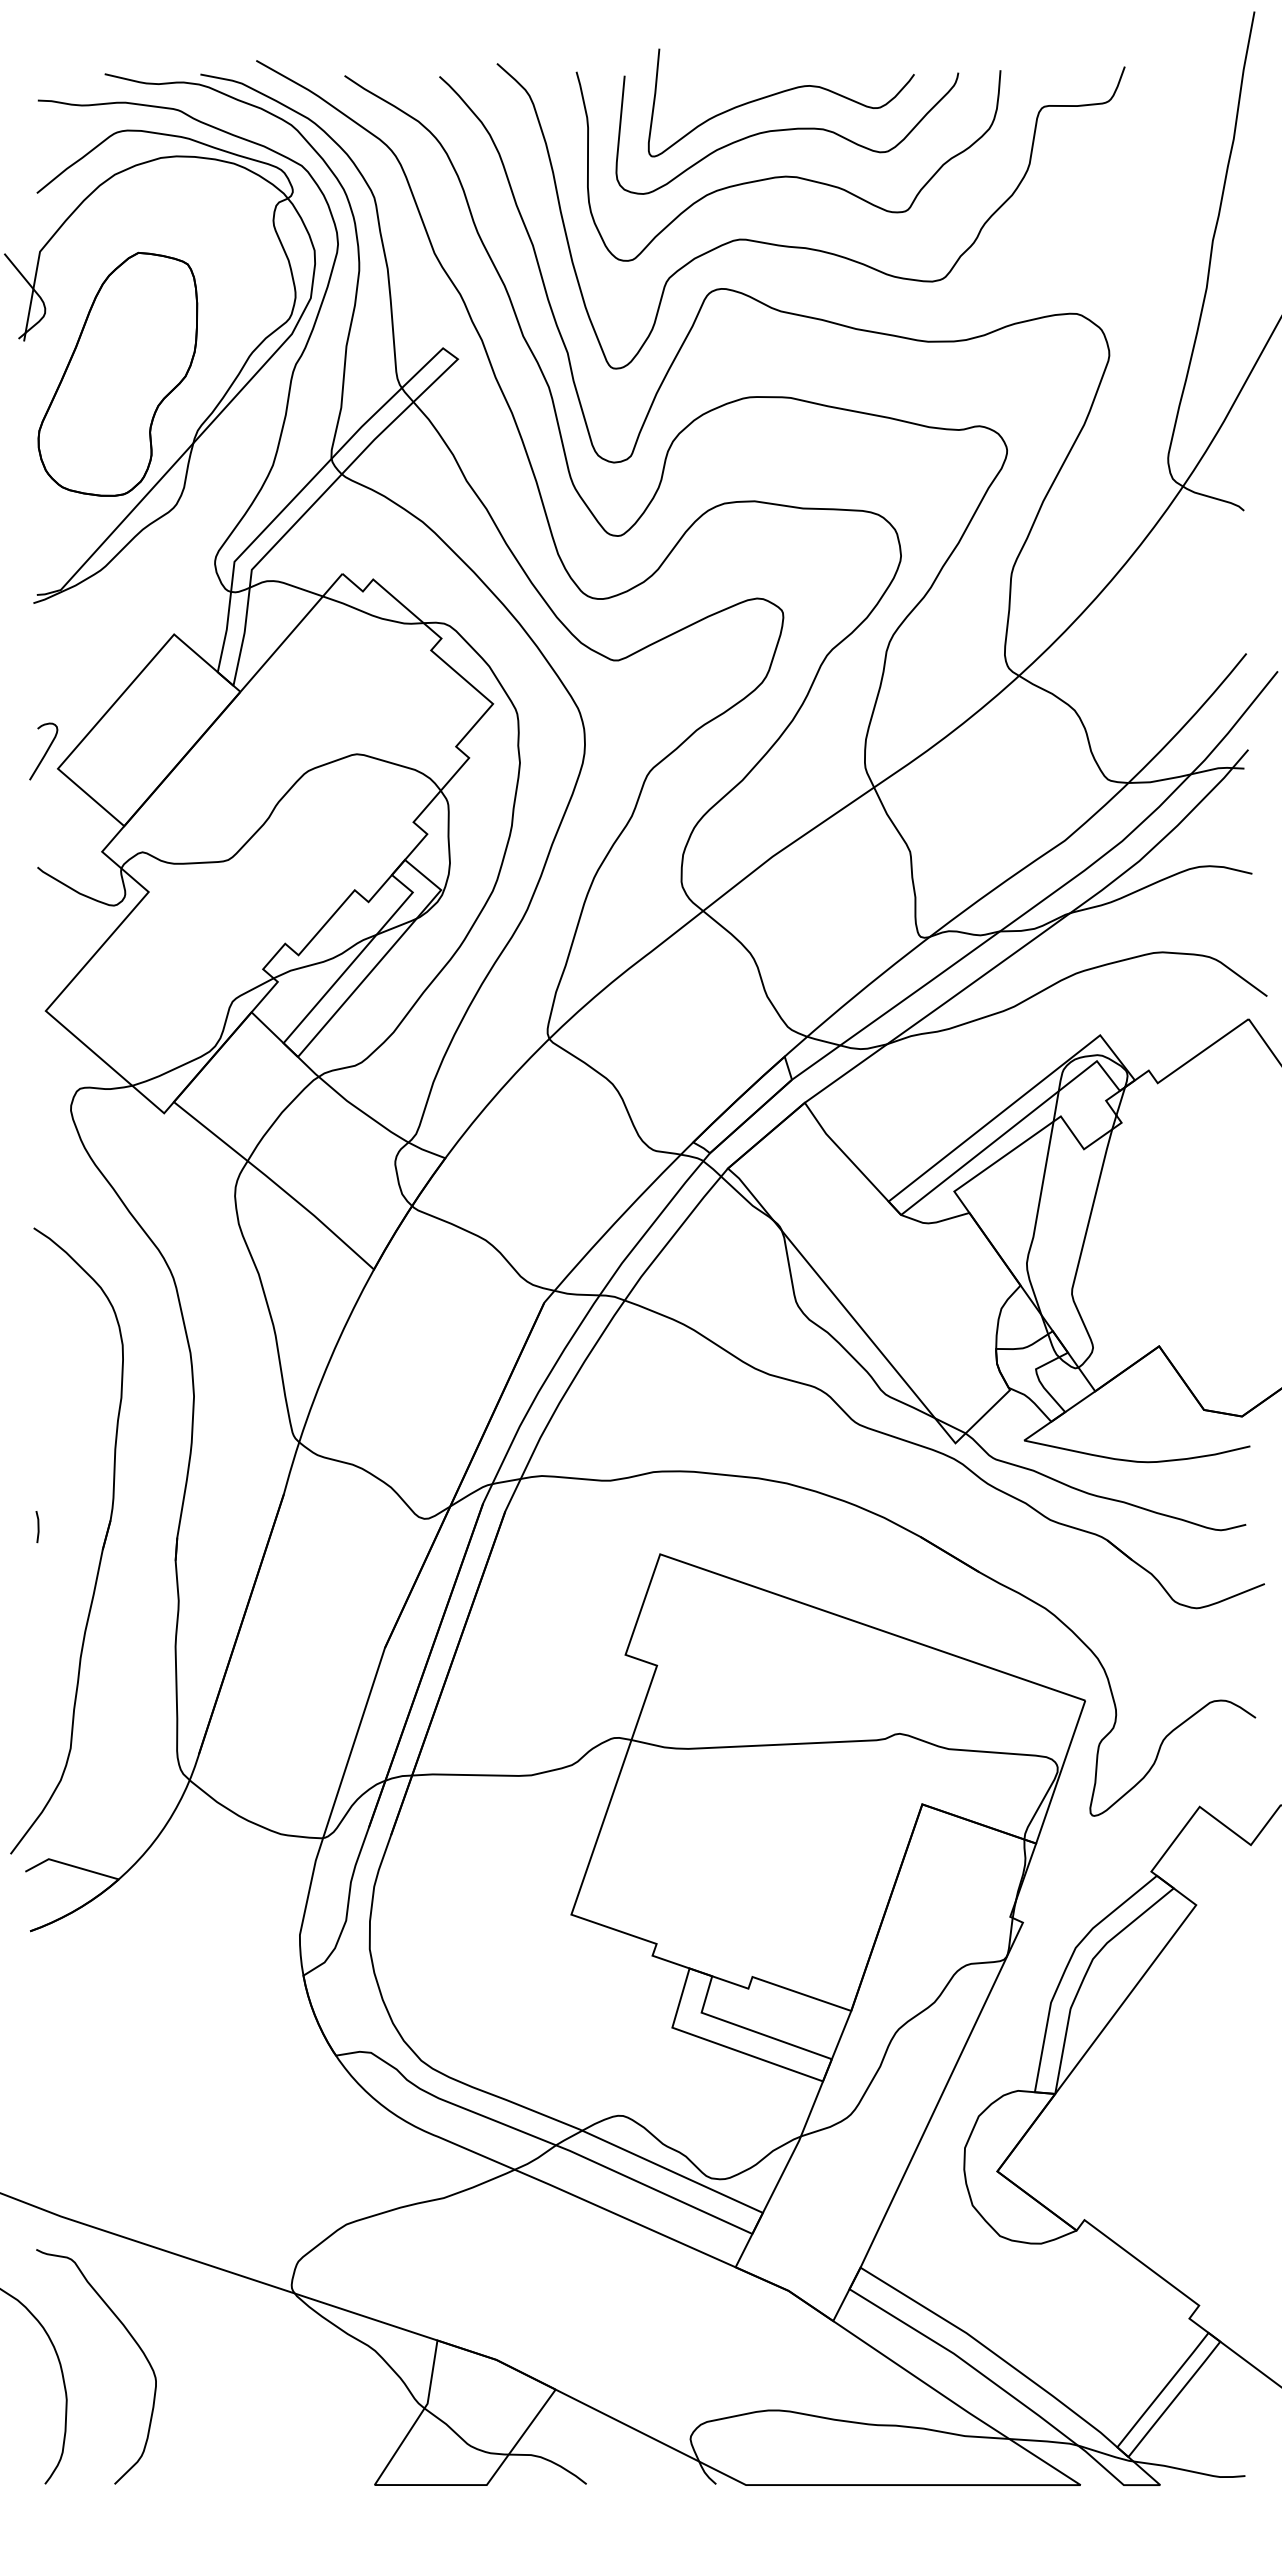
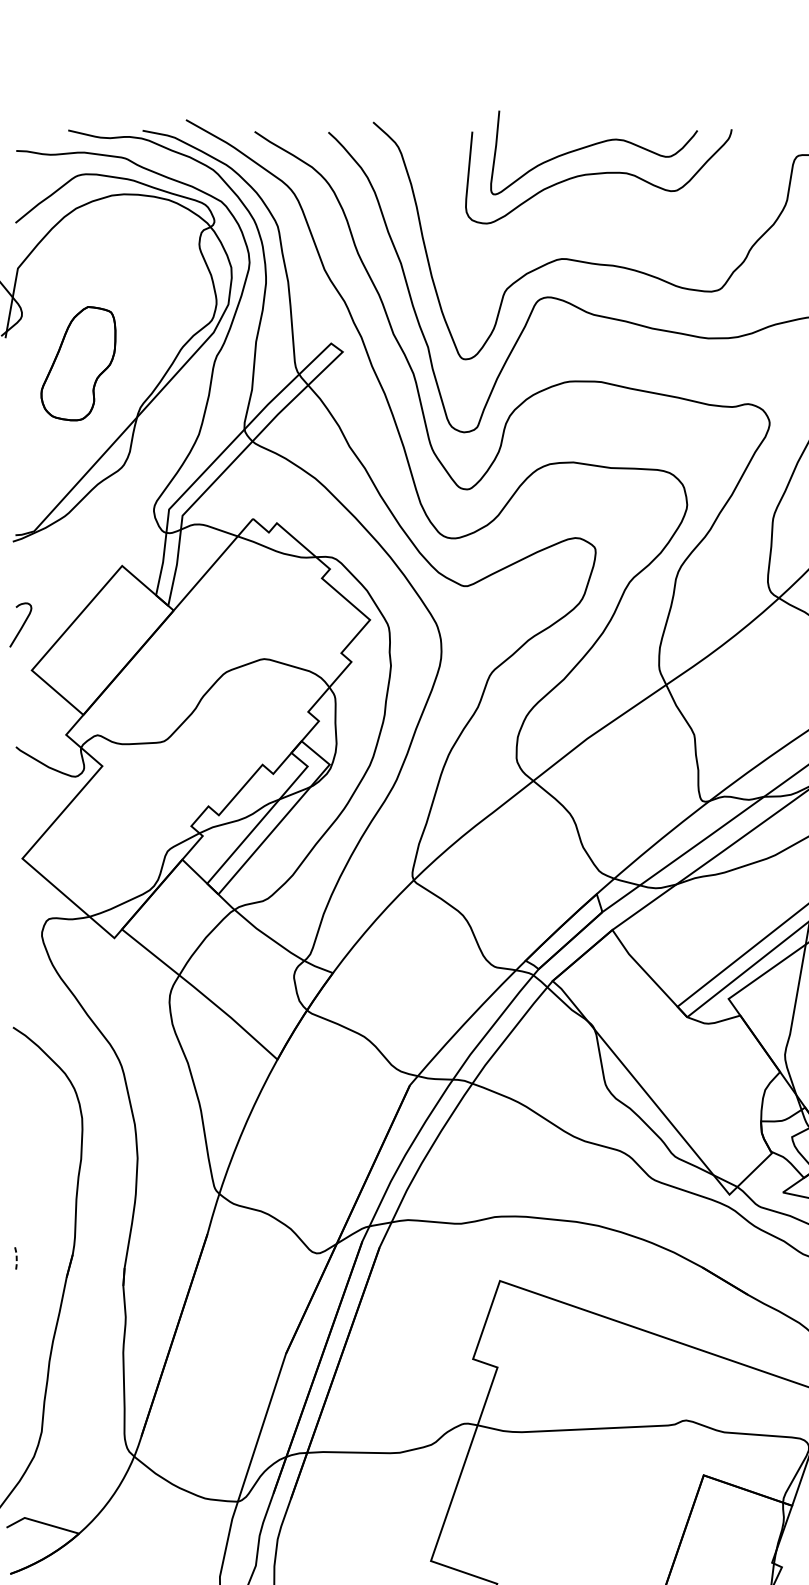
curve: (788, 175) -> (599, 209), removed
part: (117, 373) -> (78, 363), size x0.6
curve: (45, 751) -> (22, 625), moved
line: (38, 1527) -> (16, 1260), solid -> dashed

